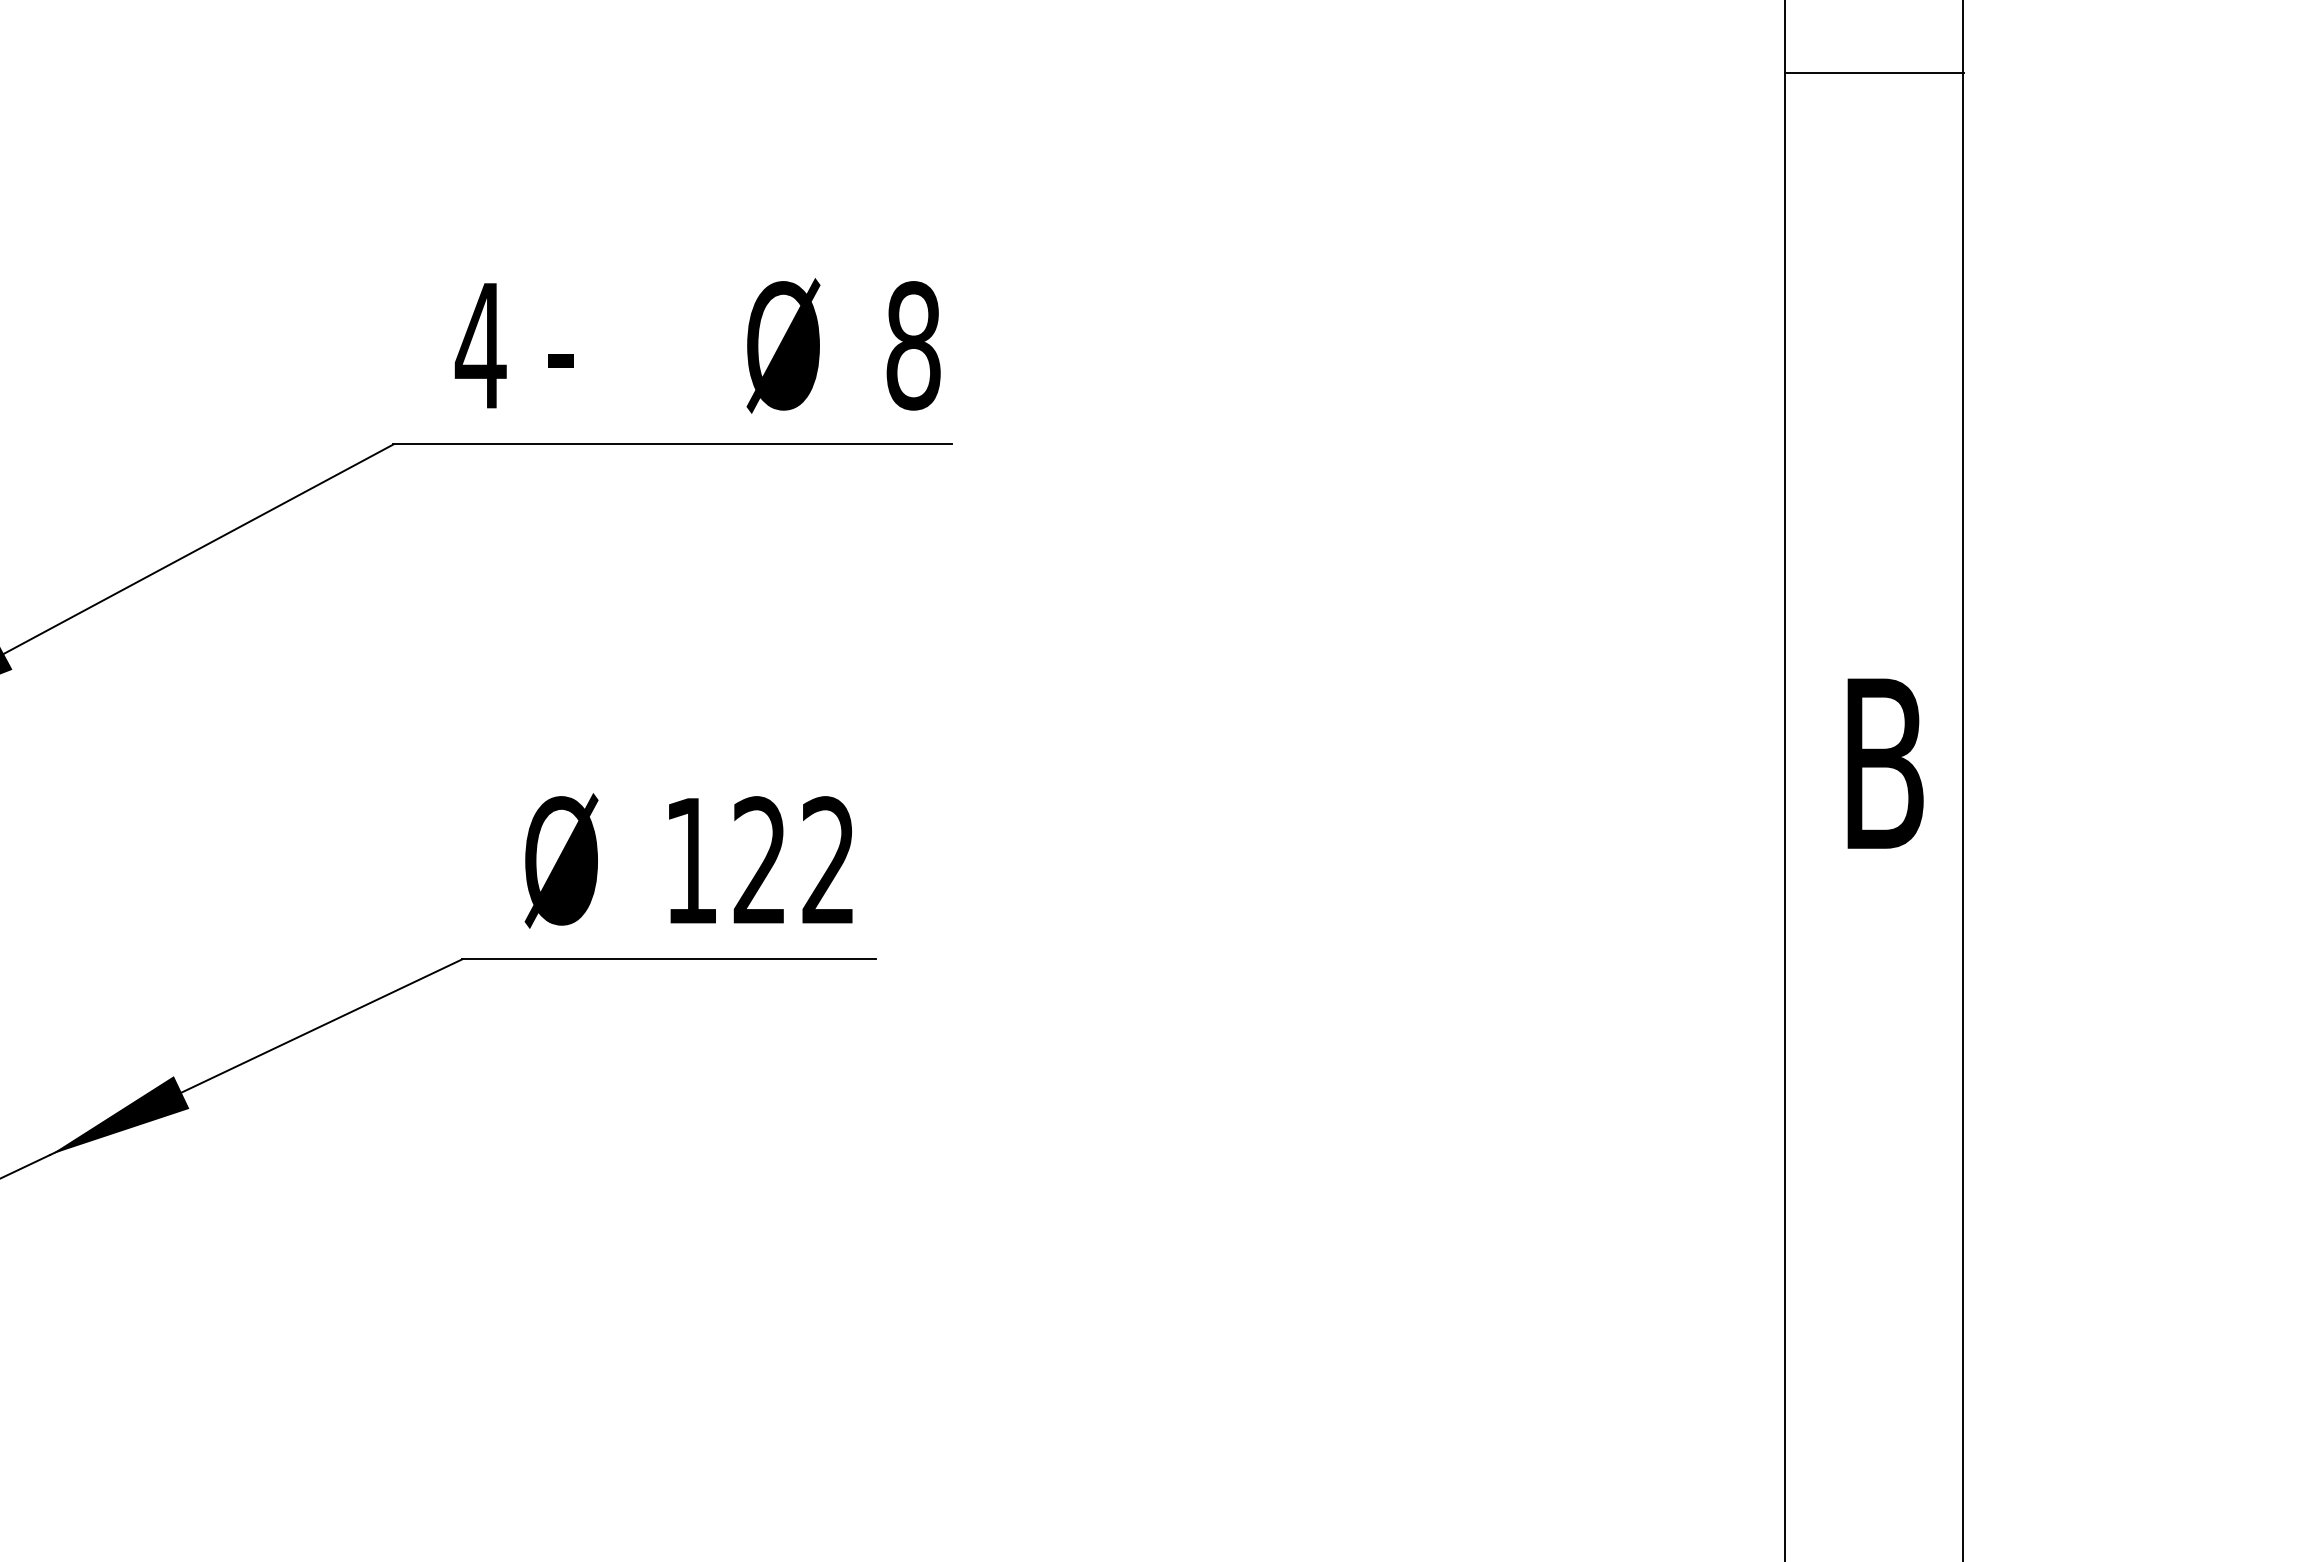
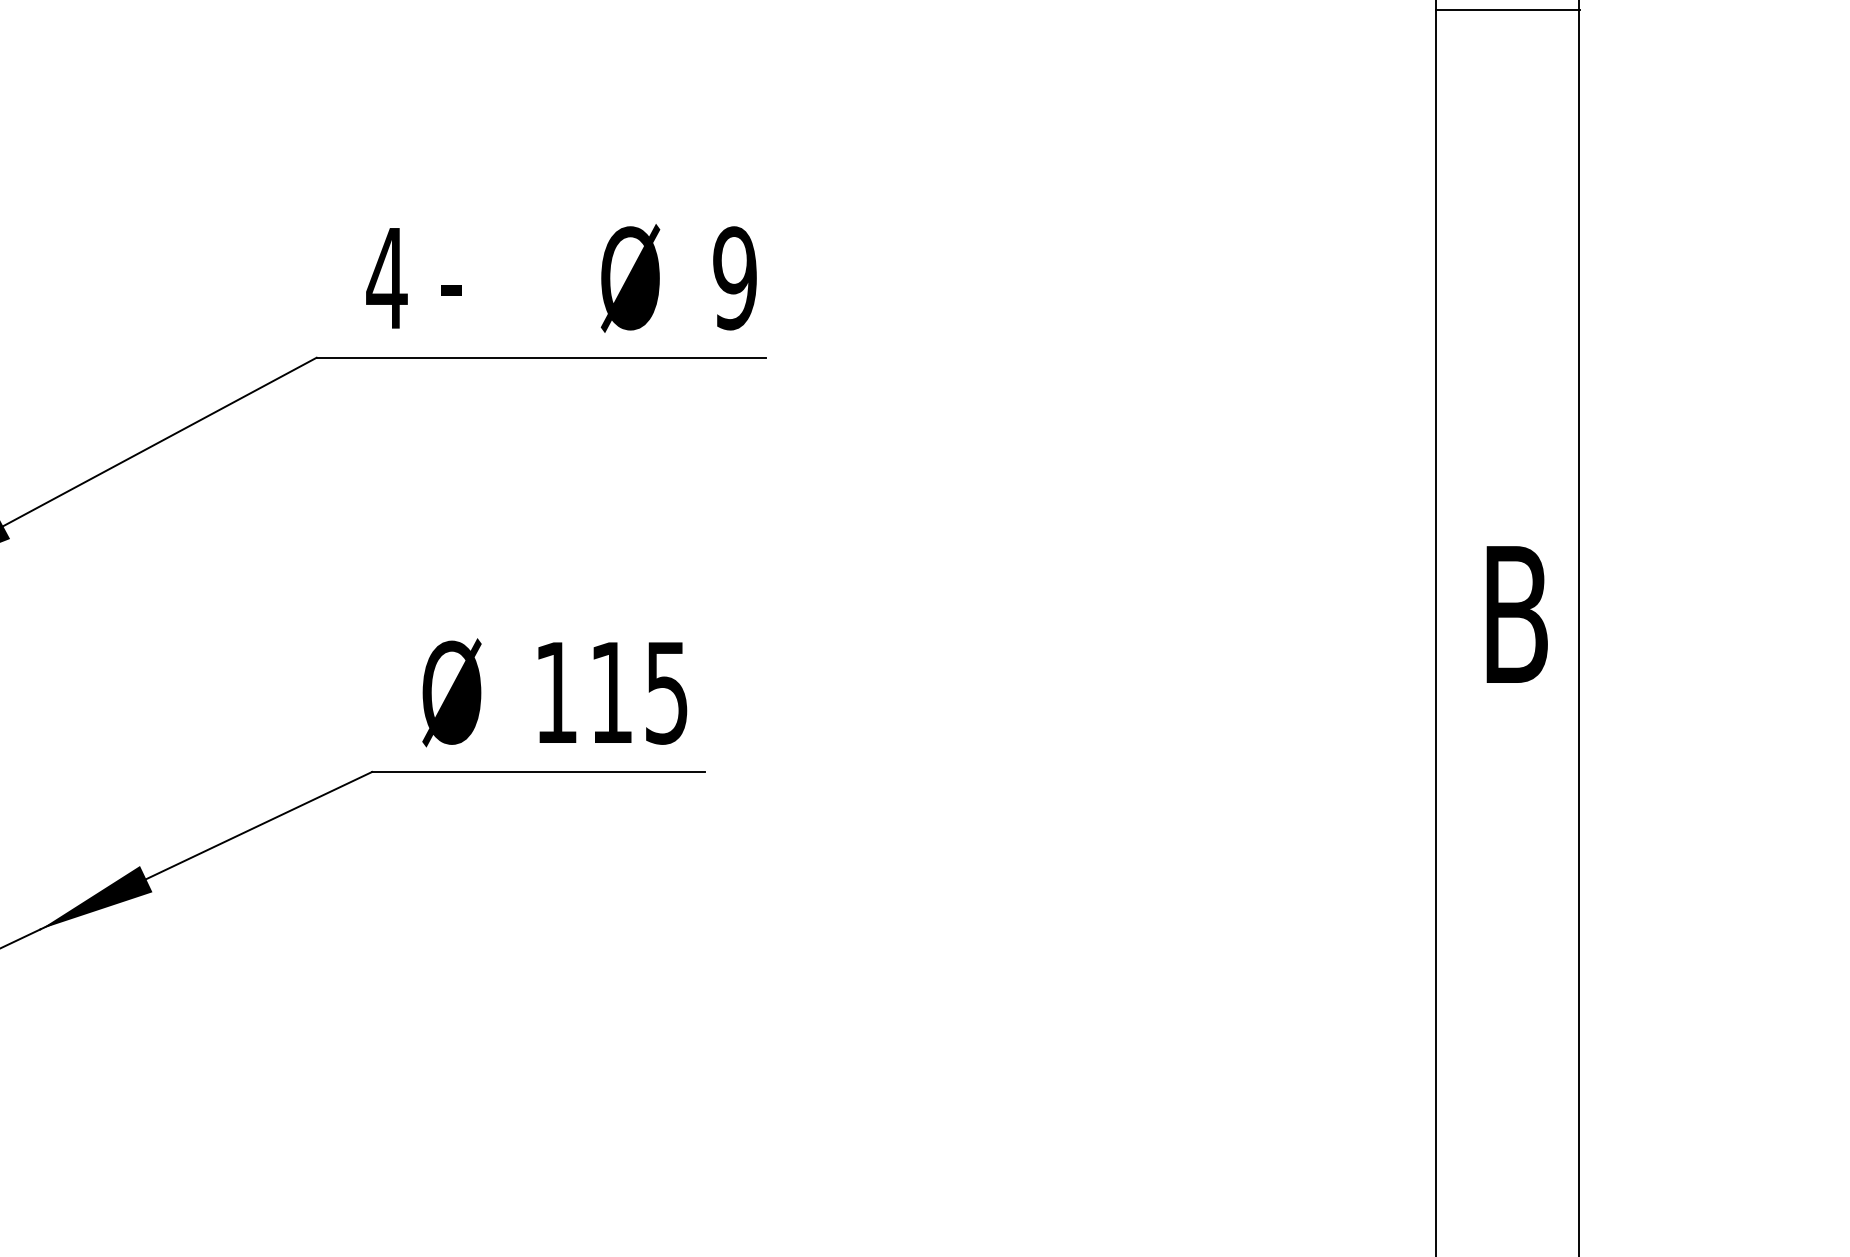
line: (1874, 72) -> (1508, 10), moved
text: (913, 345) -> (735, 278), 8 -> 9
text: (793, 860) -> (638, 692), 122 -> 115

